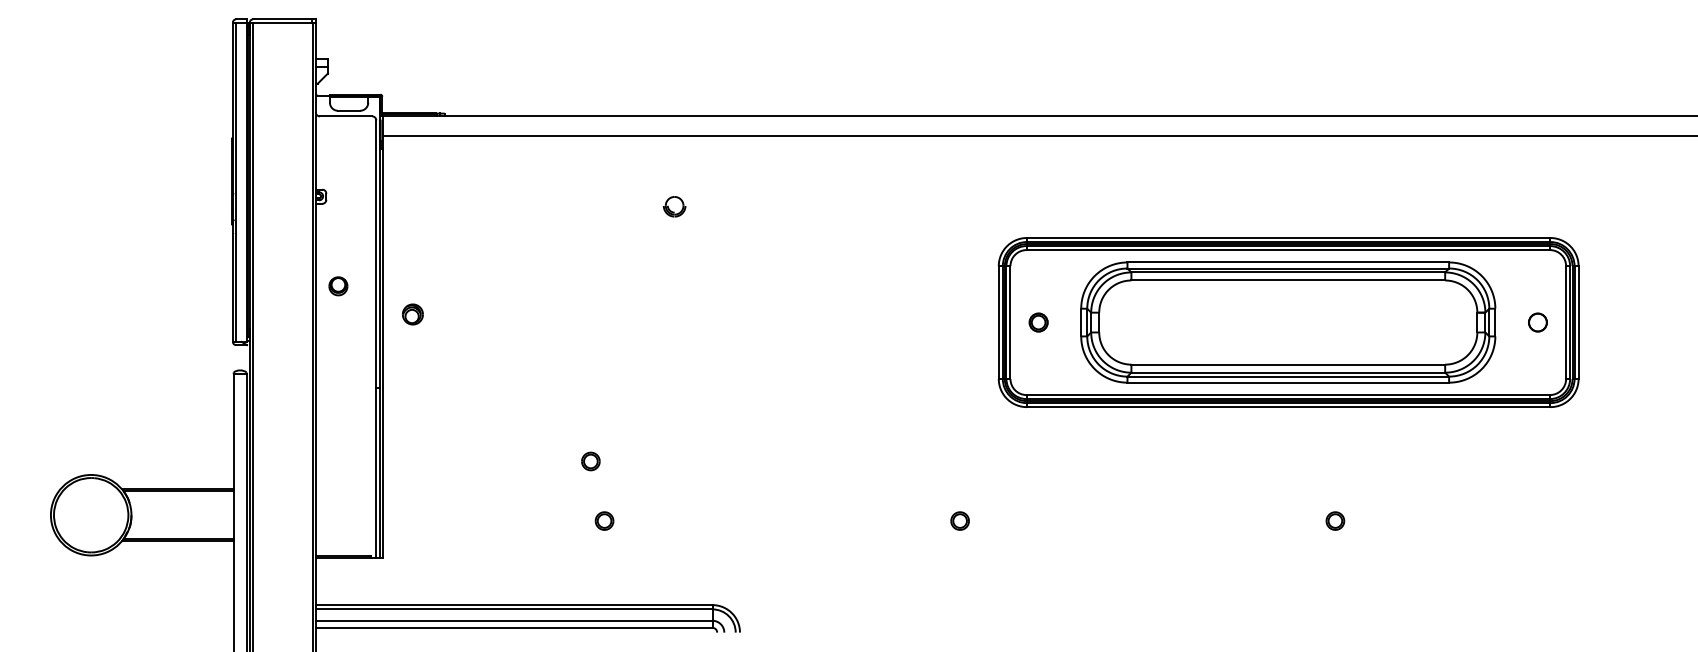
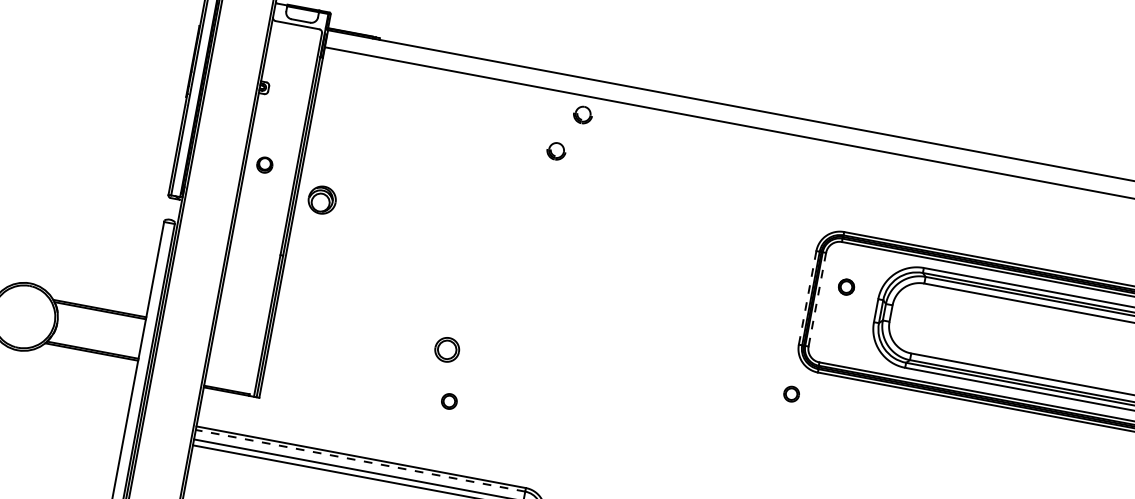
part: (697, 158) -> (582, 114), added
part: (412, 314) -> (321, 200), size x1.6
line: (998, 322) -> (807, 297), solid -> dashed
part: (1038, 322) -> (846, 287), moved
line: (1010, 323) -> (817, 300), solid -> dashed
part: (590, 461) -> (446, 349), size x1.6
part: (959, 520) -> (791, 393), moved
line: (513, 609) -> (359, 460), solid -> dashed

